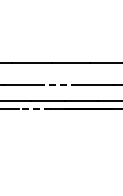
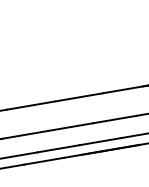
line: (59, 85) -> (69, 127), dashed -> solid
line: (34, 108) -> (43, 161), dashed -> solid

